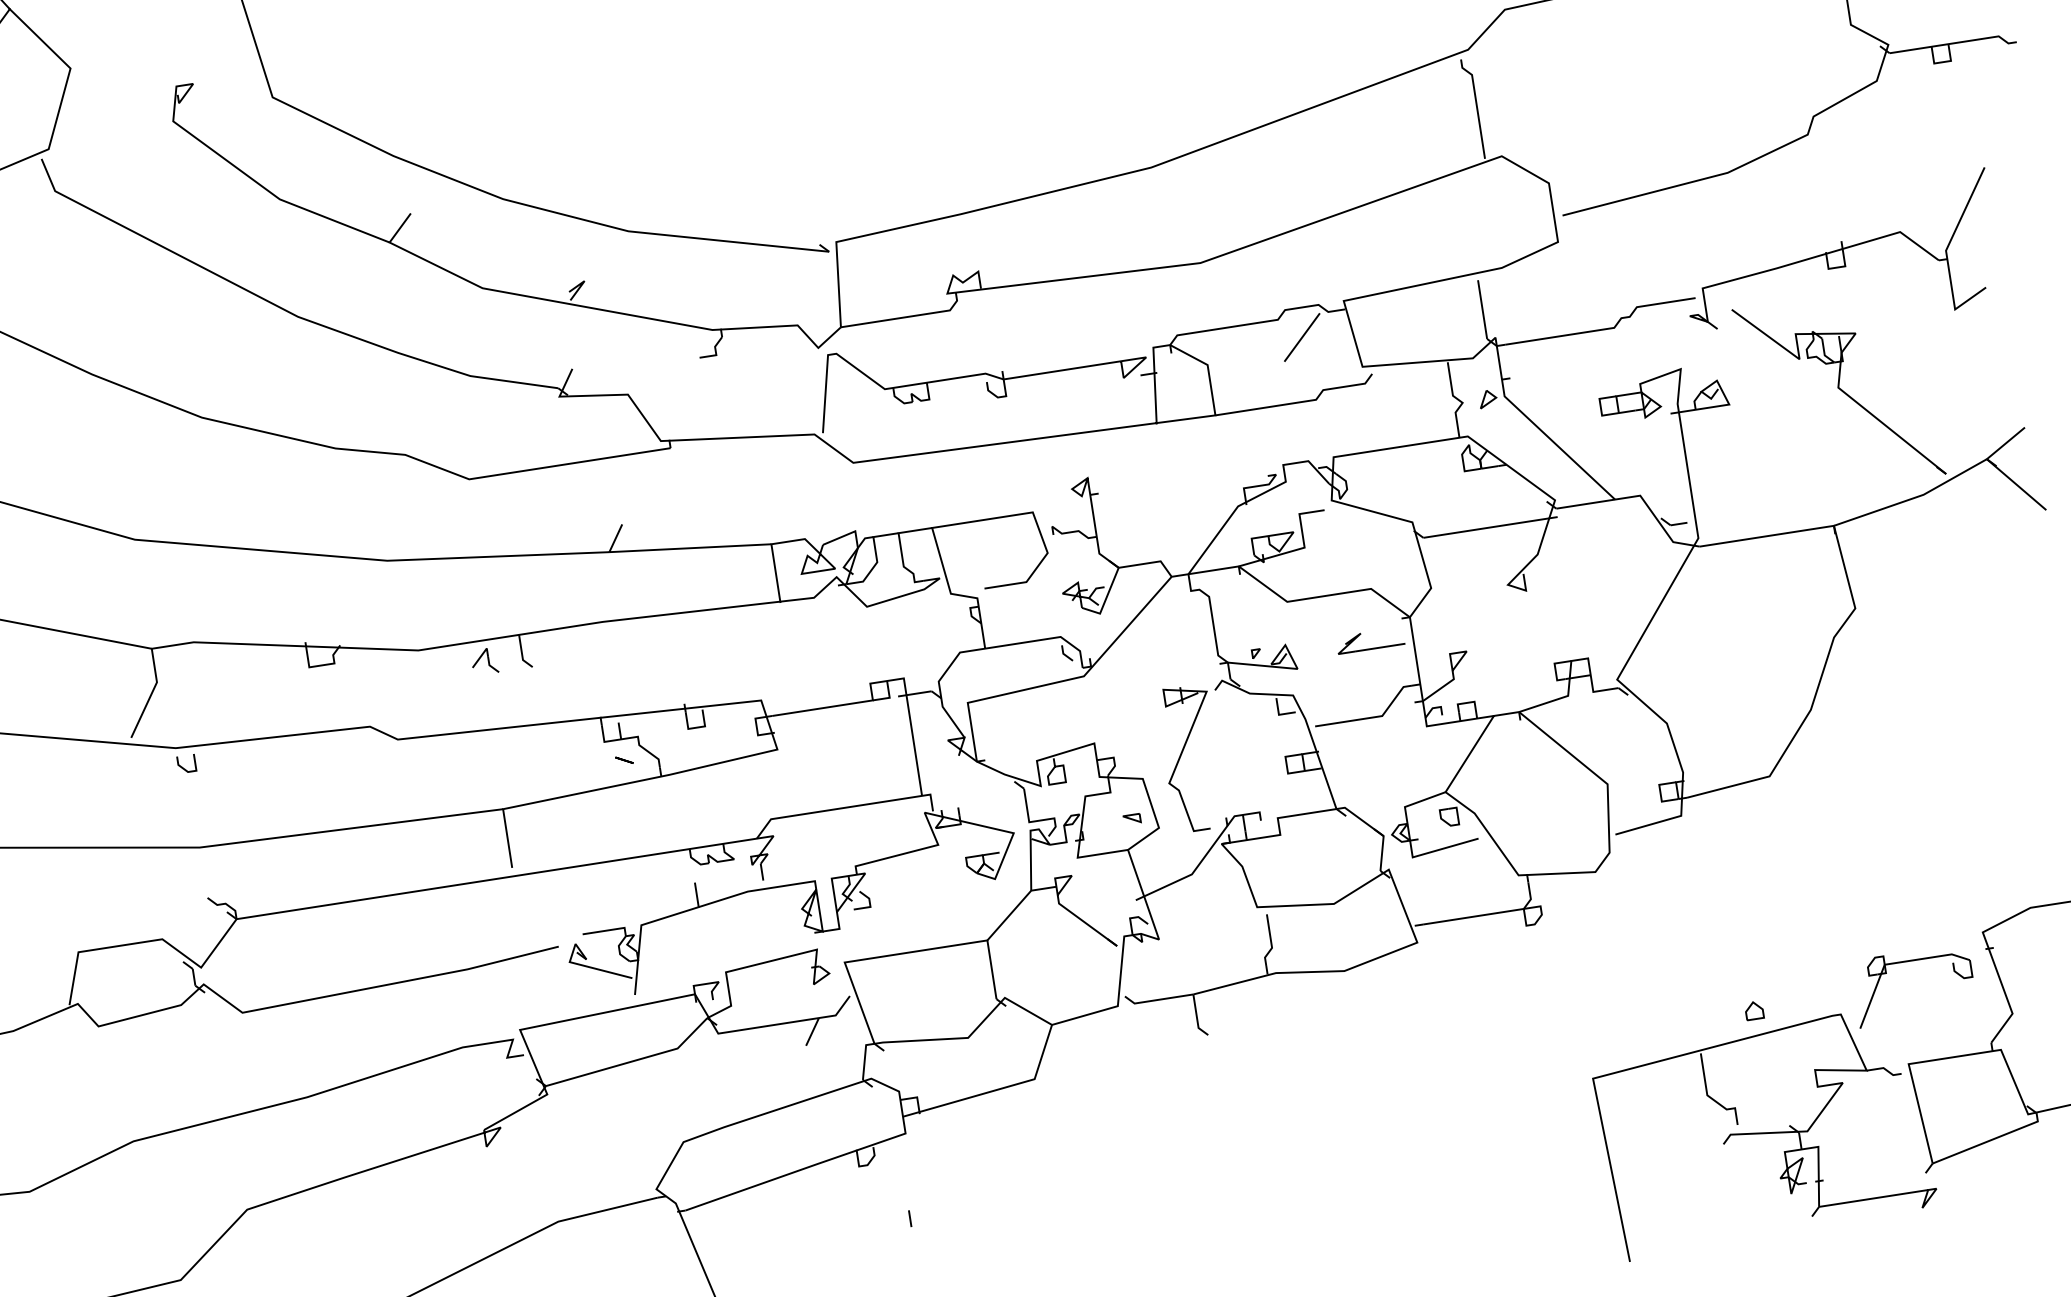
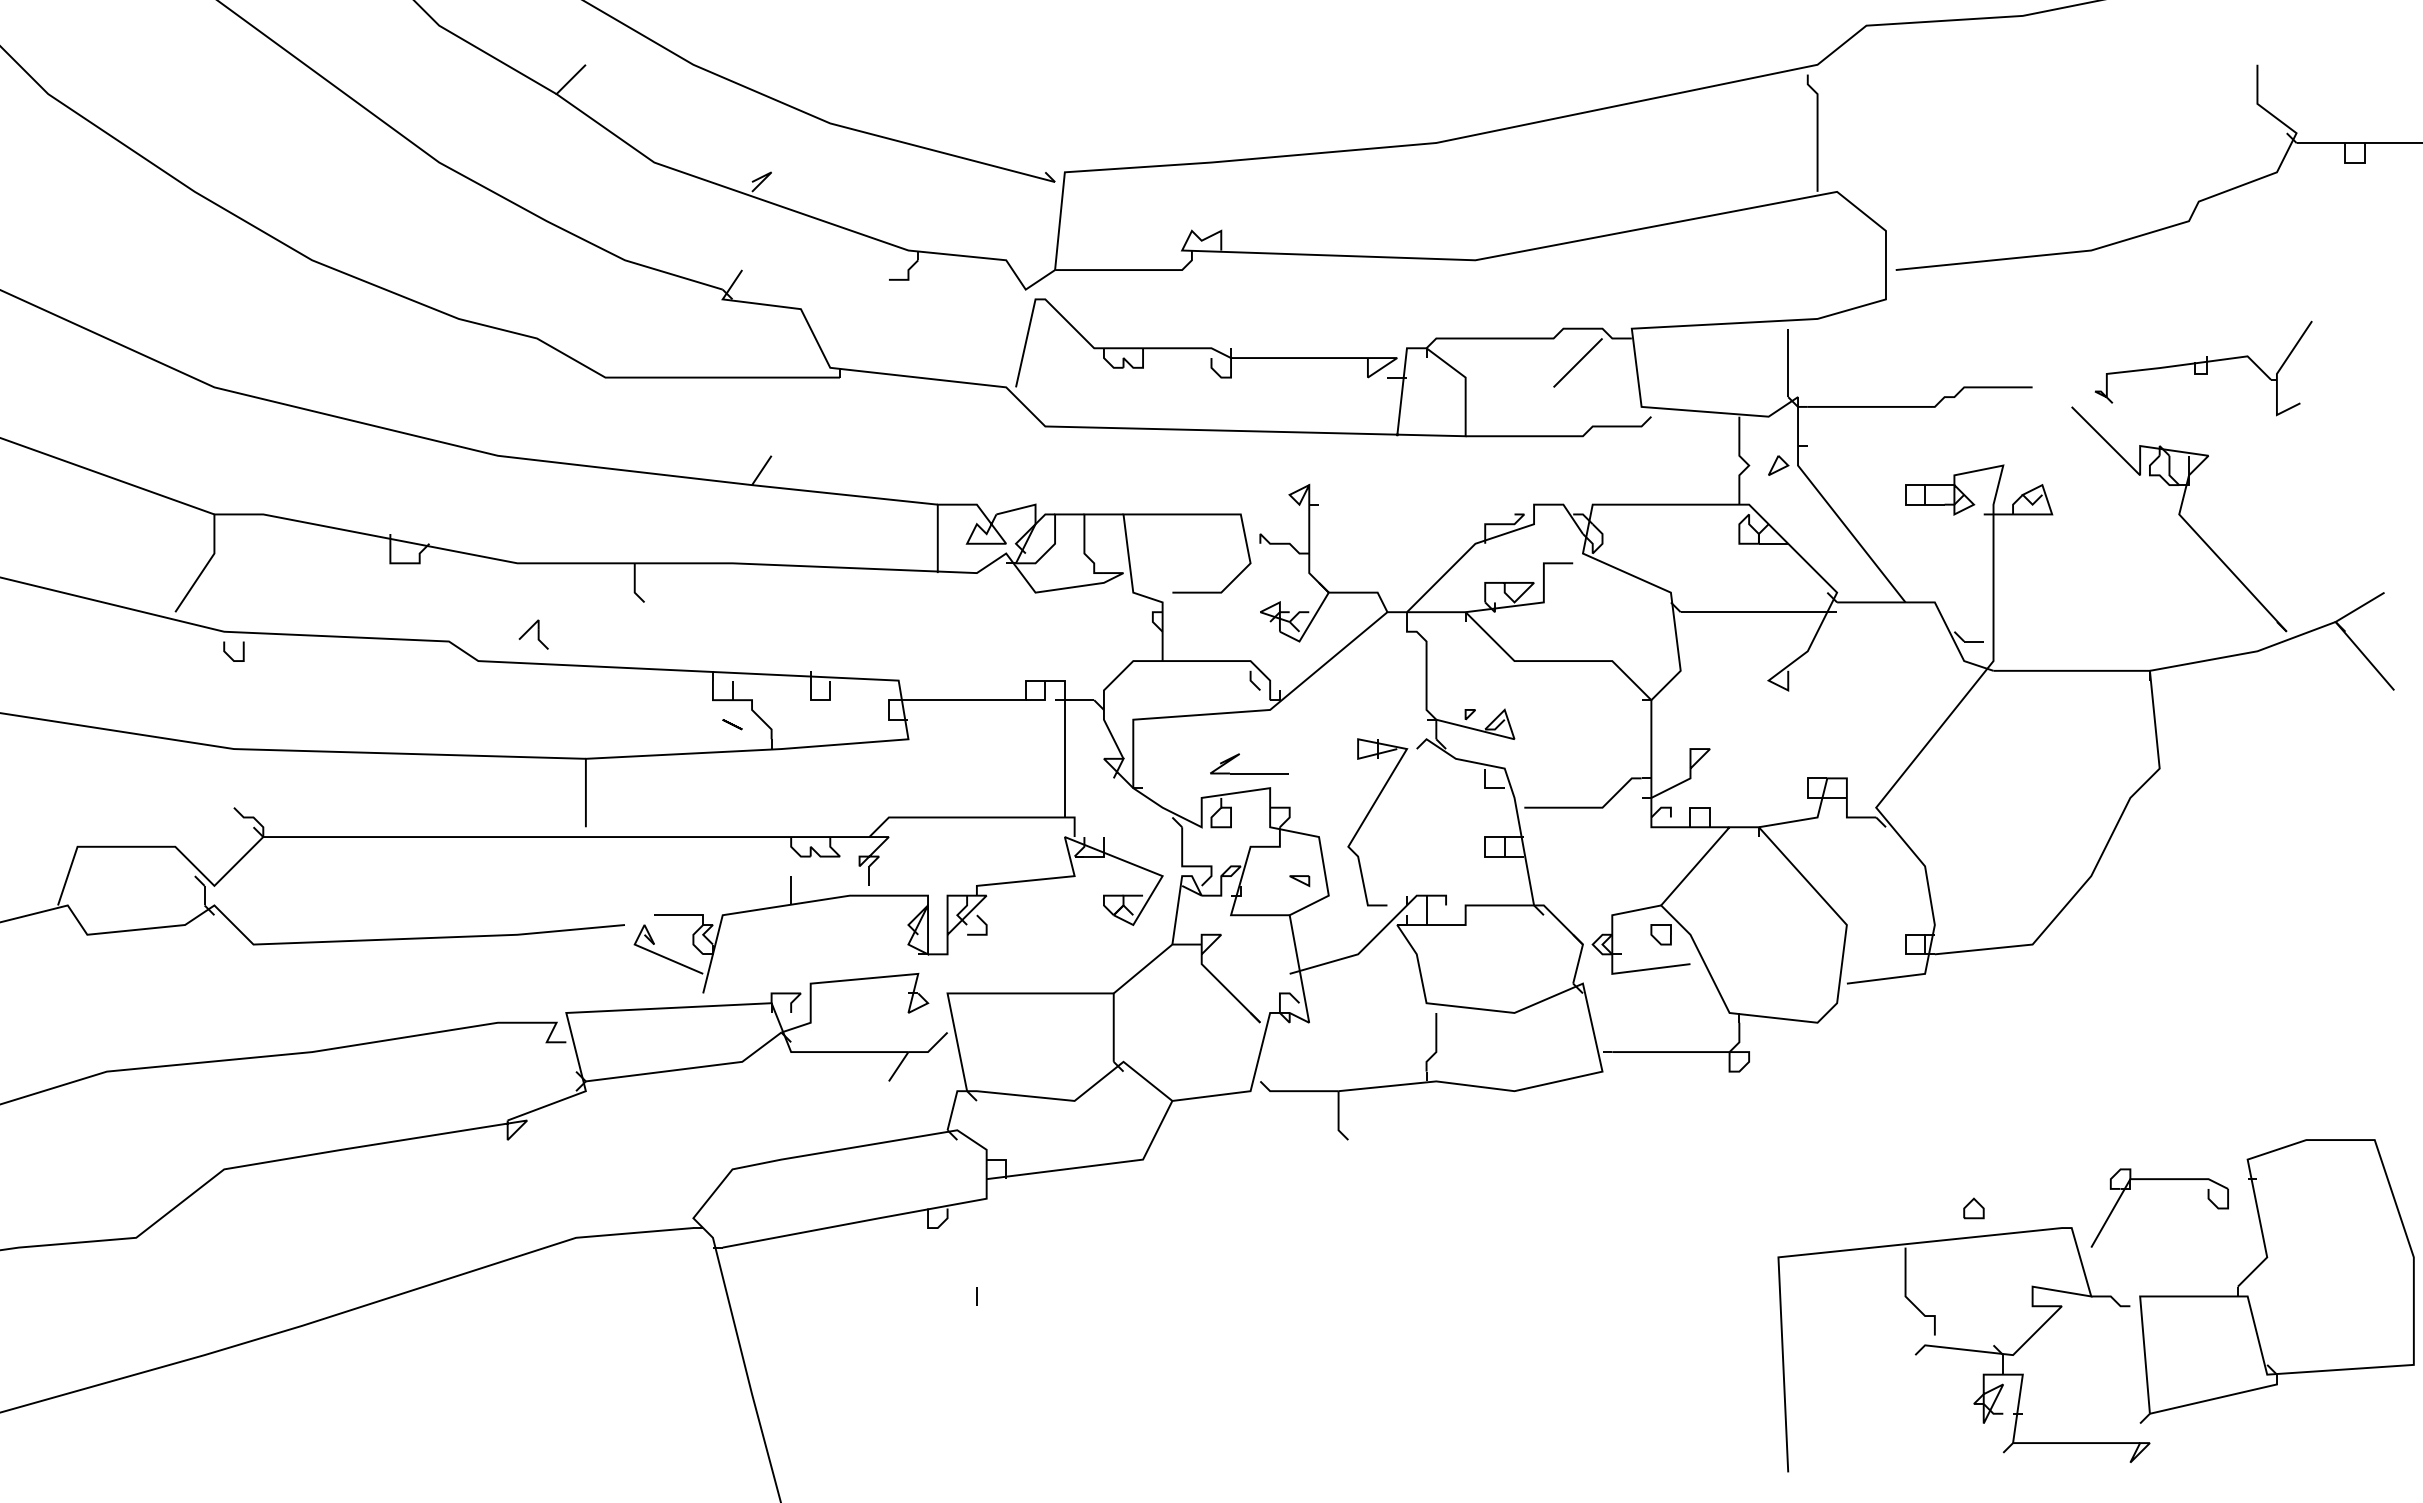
part: (1839, 259) -> (2203, 368), size x0.6
part: (1371, 648) -> (1249, 773), moved
part: (484, 661) -> (533, 634), moved

